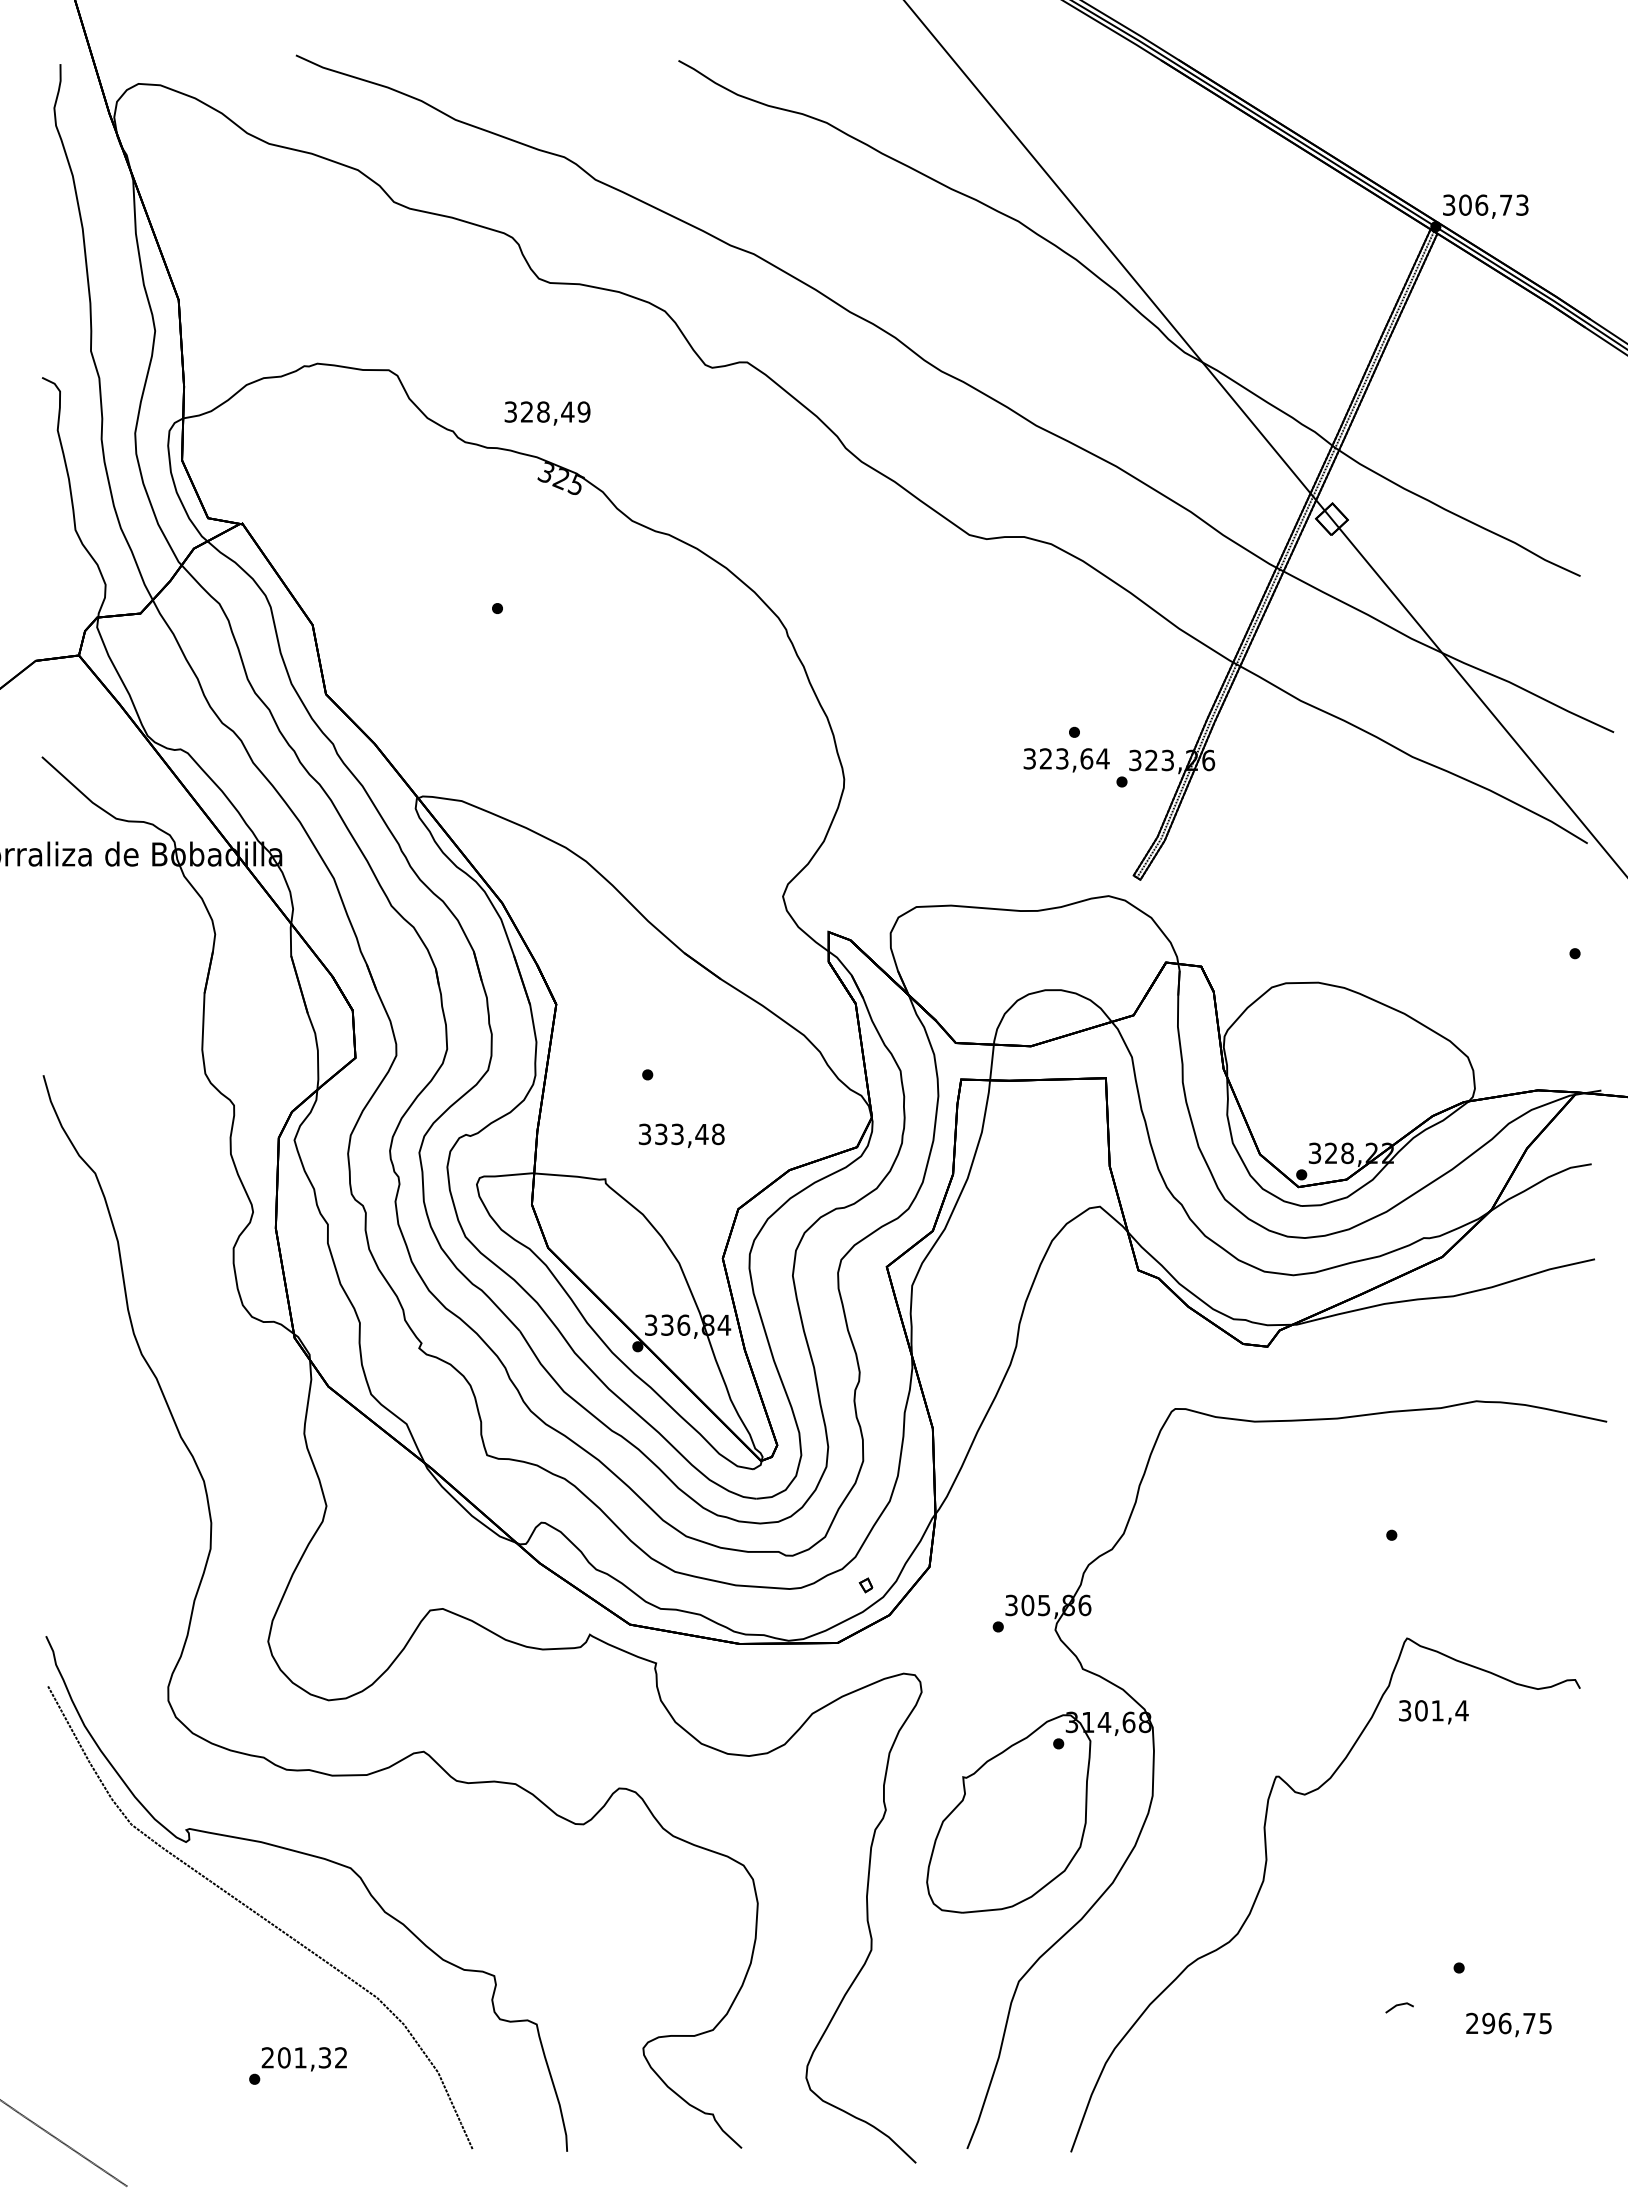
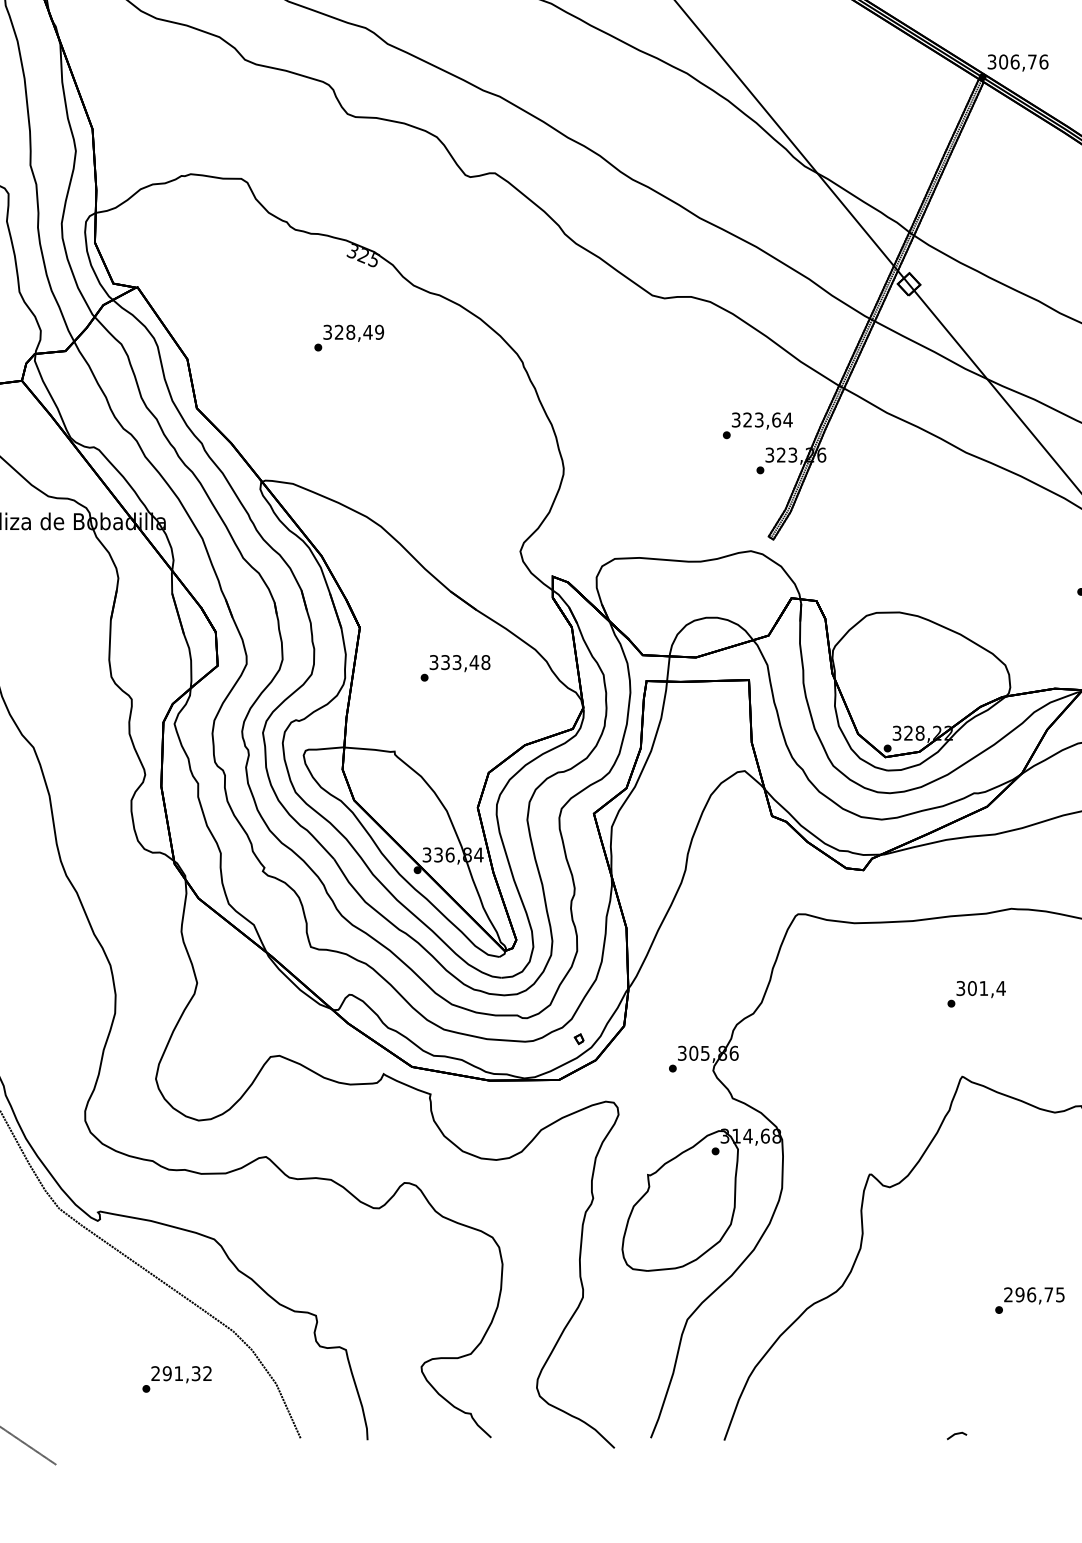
text: (1522, 204) -> (1043, 61), 306,73 -> 306,76
text: (547, 413) -> (353, 333), moved
text: (1066, 760) -> (762, 421), moved
text: (681, 1135) -> (459, 663), moved
text: (1433, 1712) -> (980, 989), moved
line: (1399, 2005) -> (956, 1434), moved
text: (1508, 2024) -> (1034, 1295), moved
text: (283, 2057) -> (166, 1373), 201,32 -> 291,32

